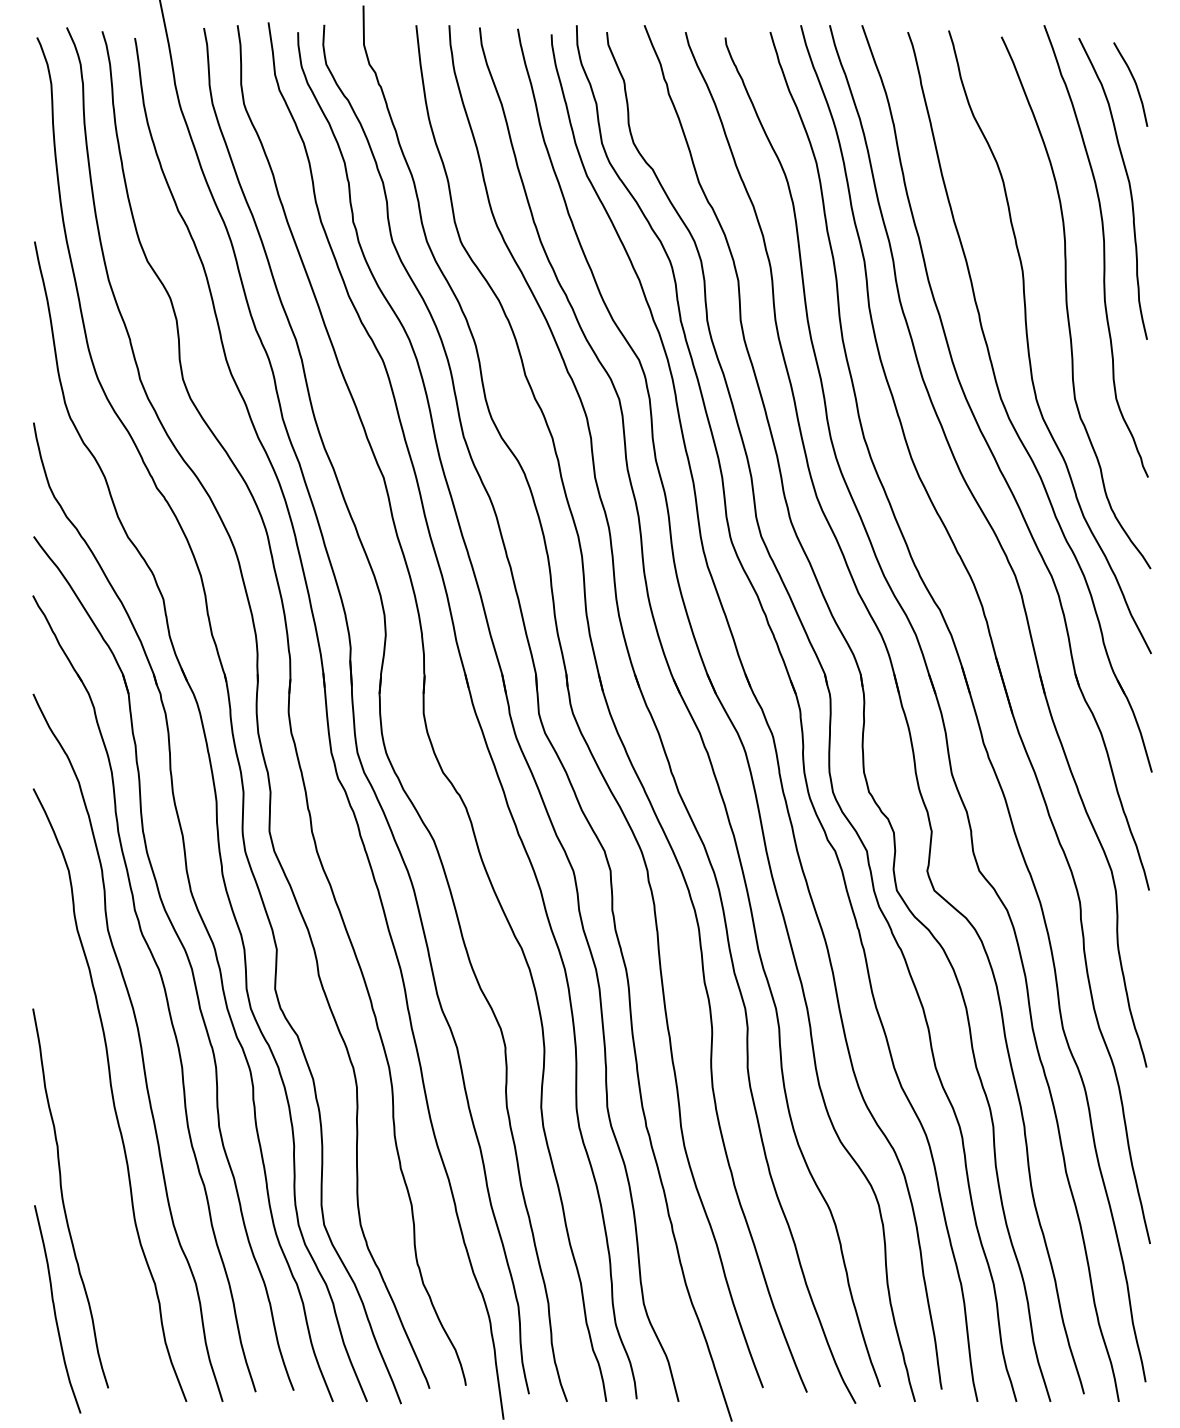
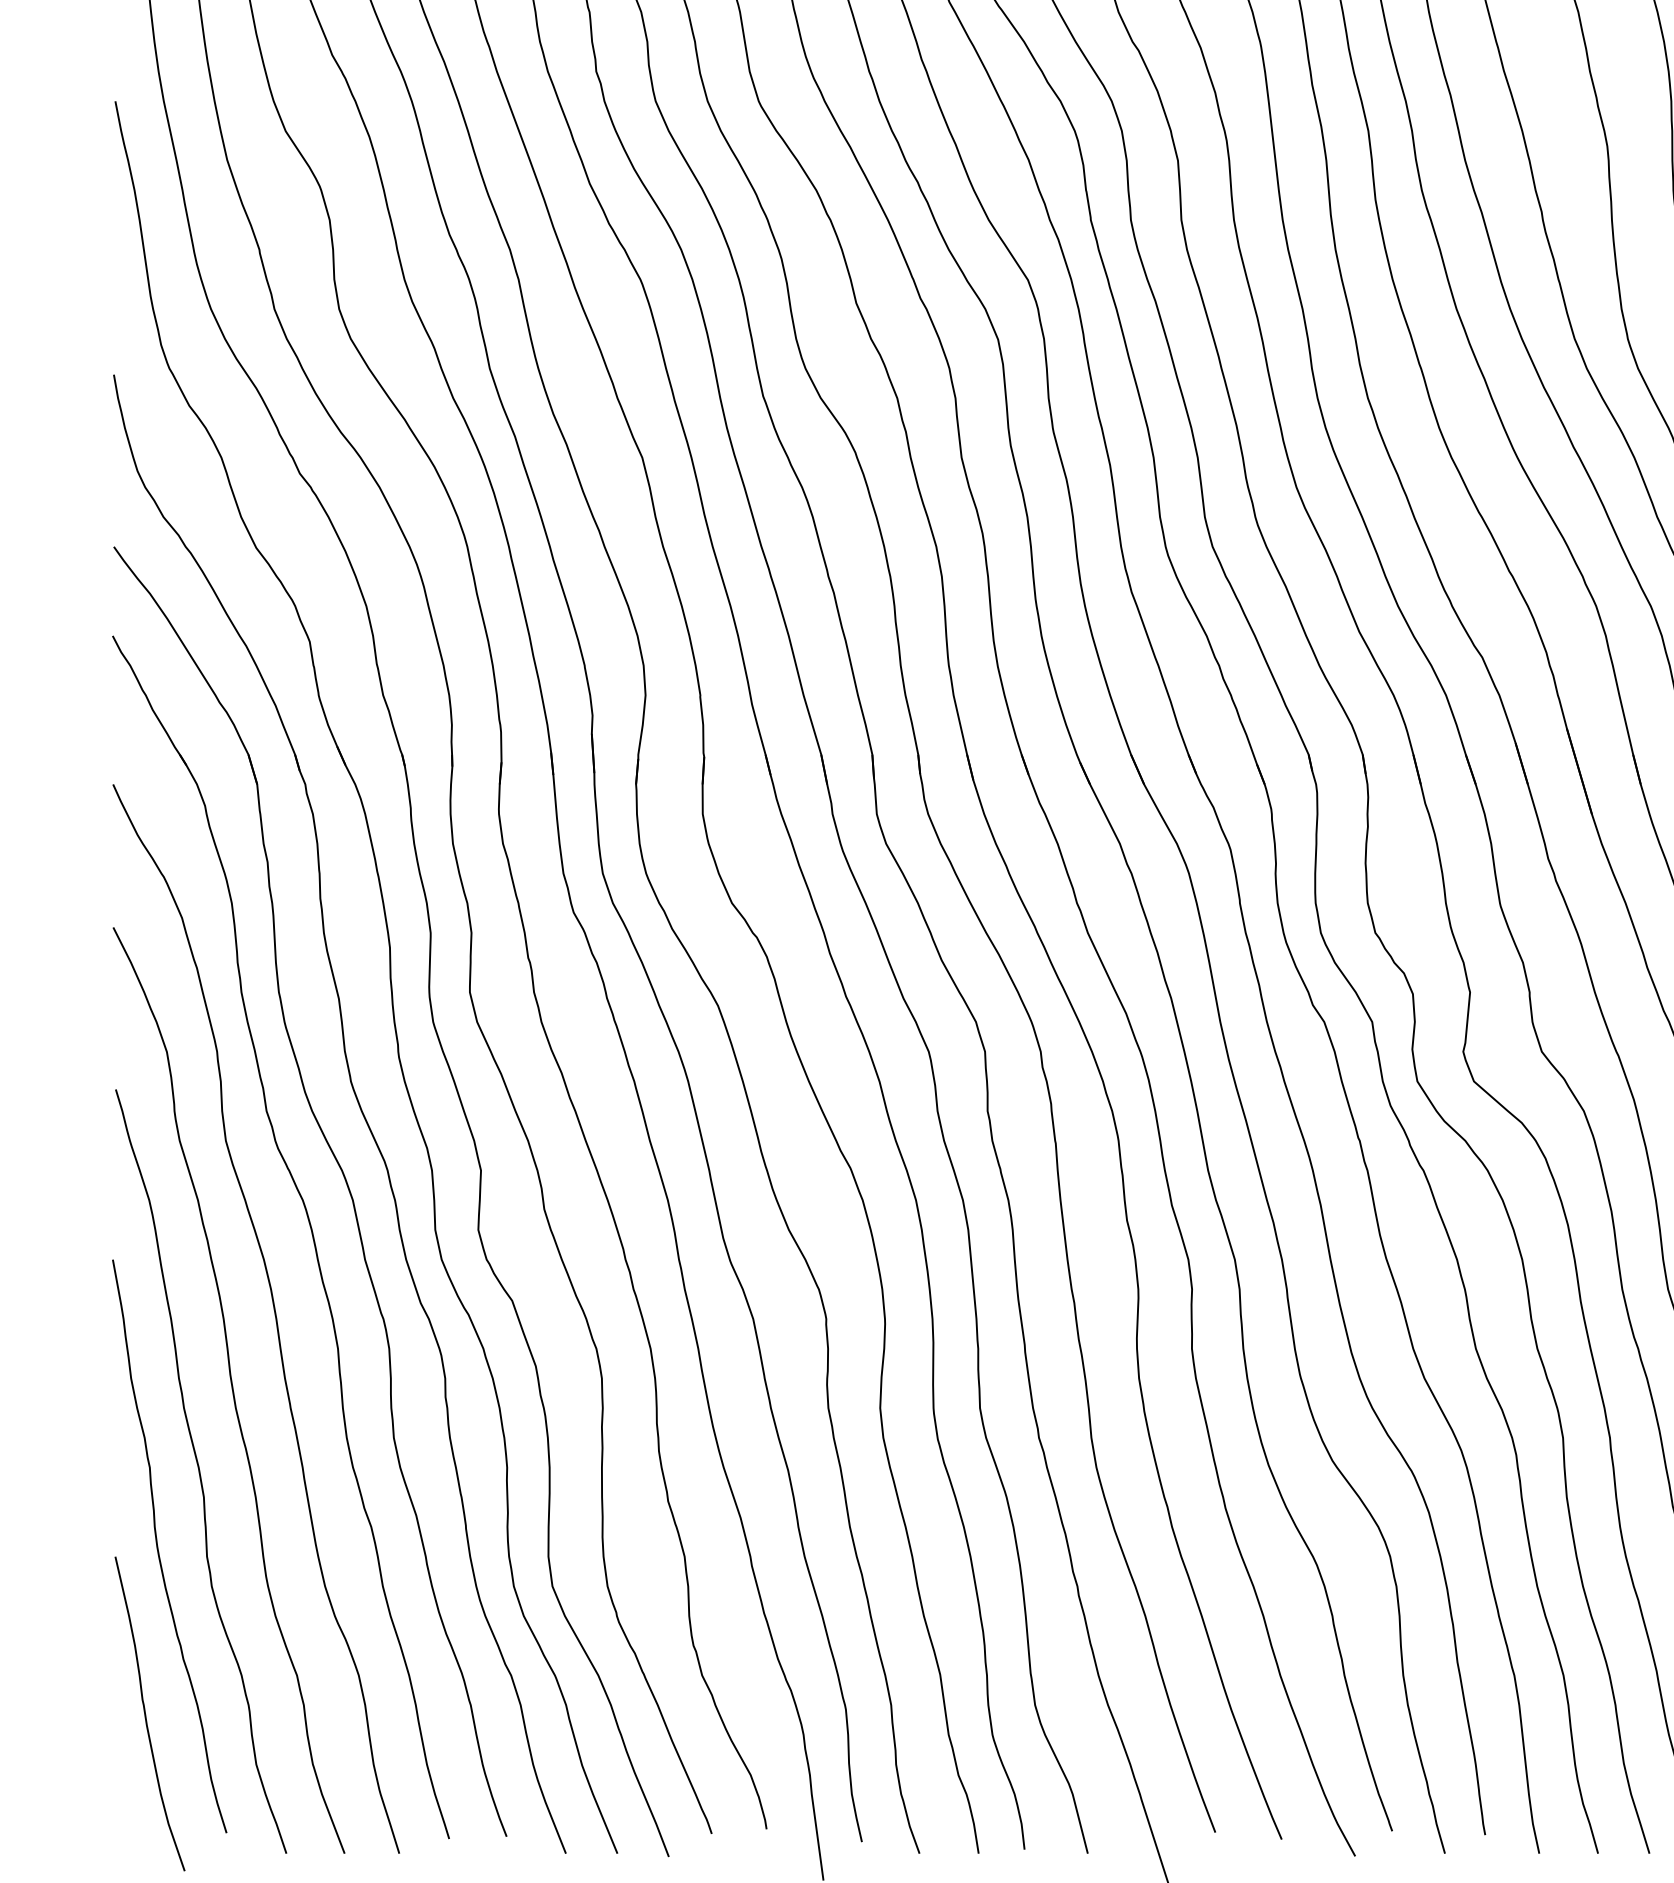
curve: (91, 1148) -> (201, 1470), added

